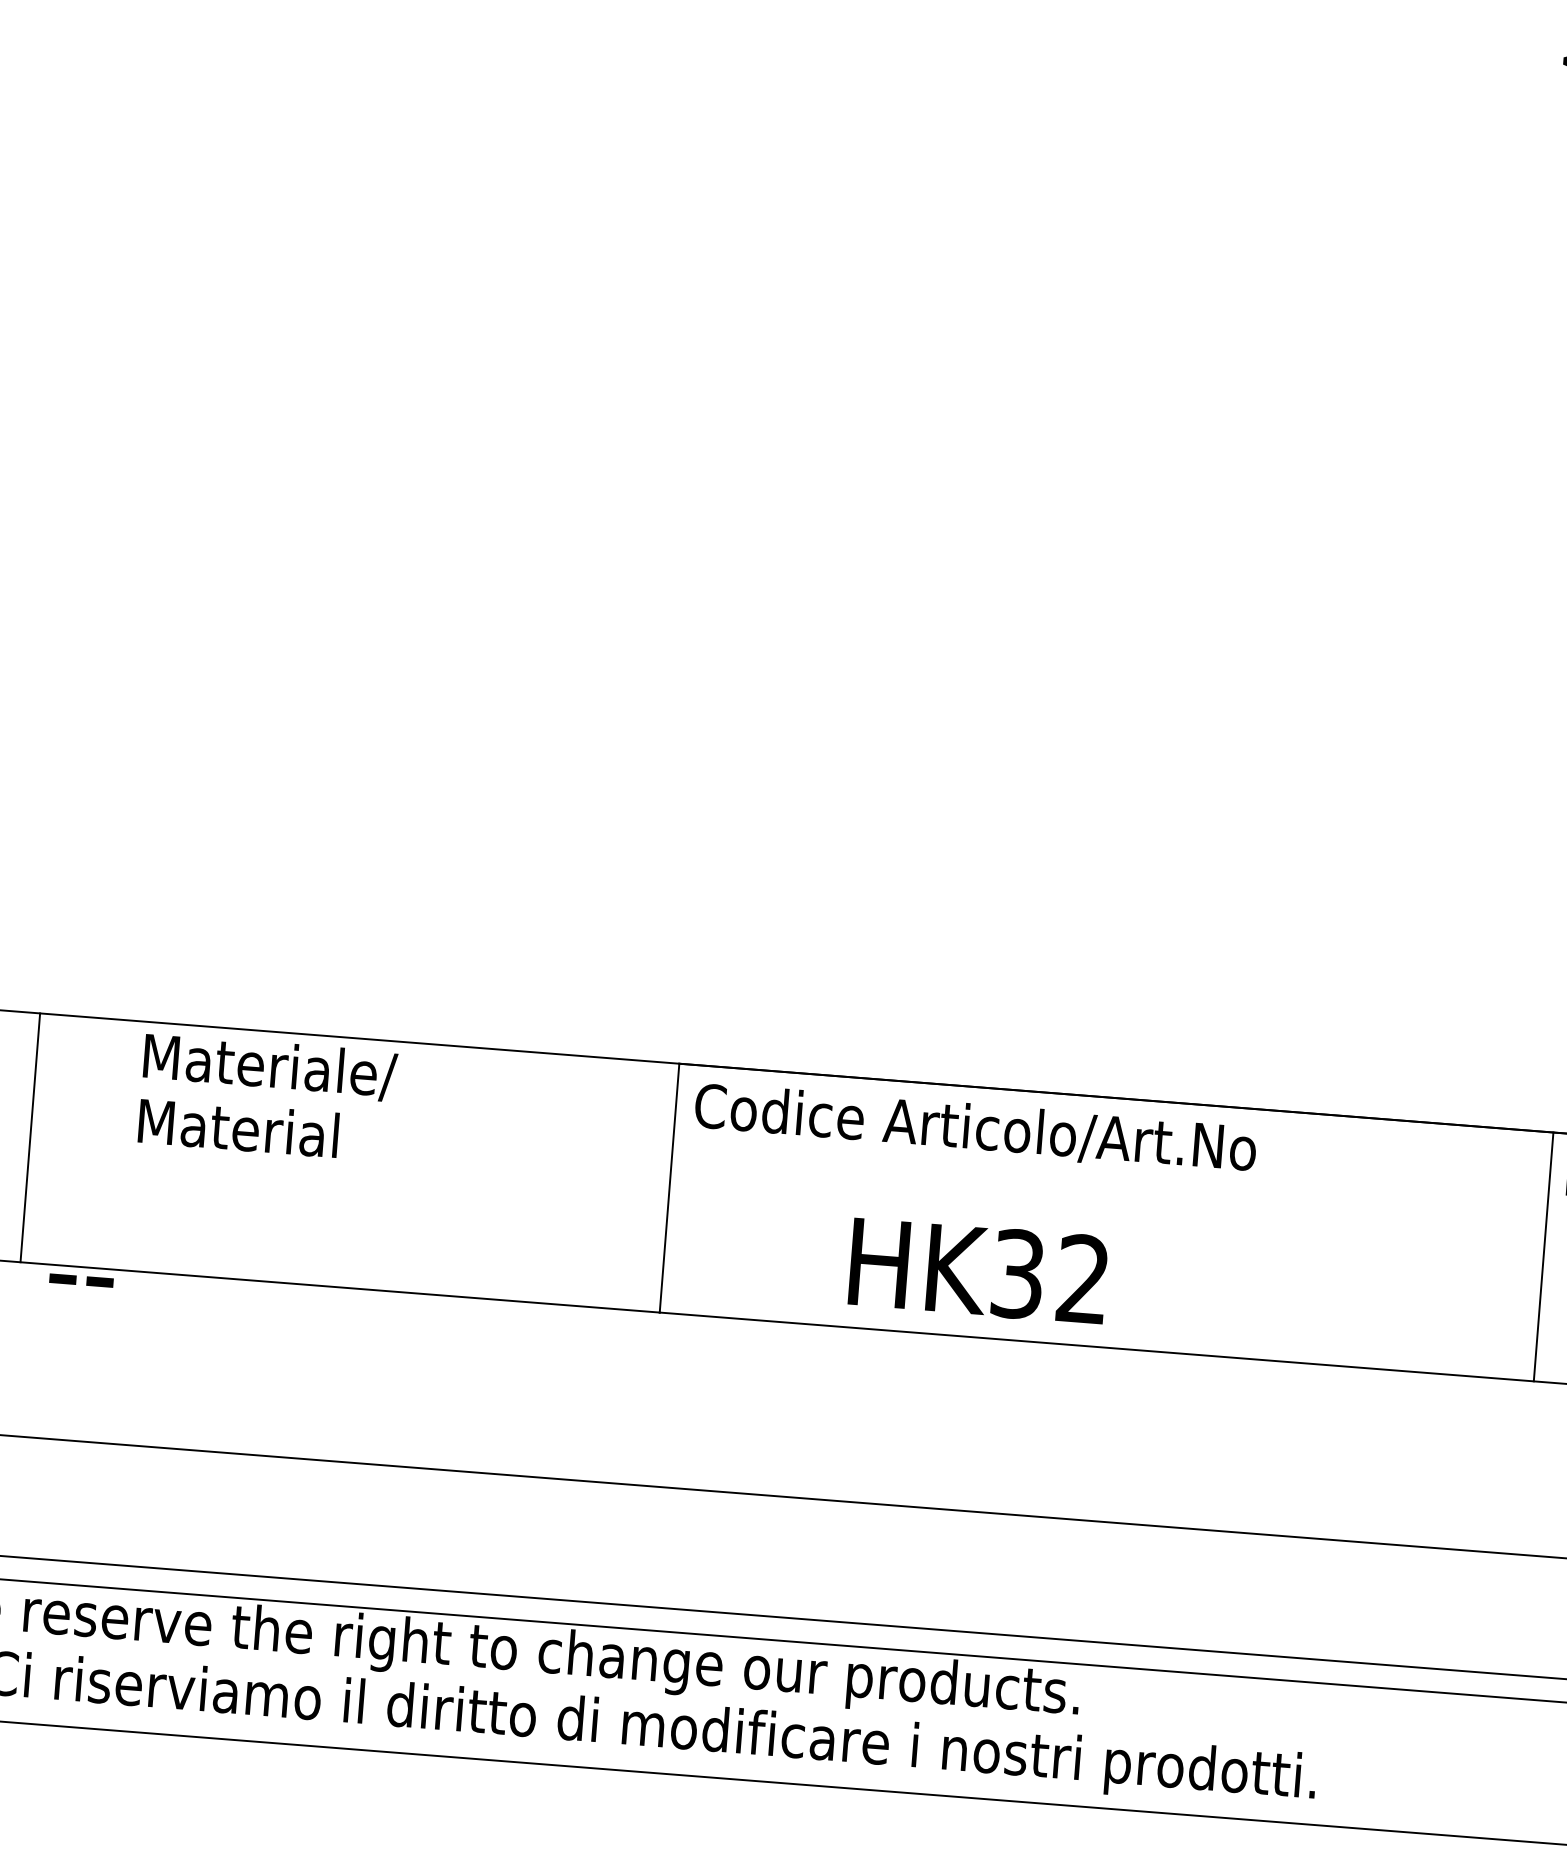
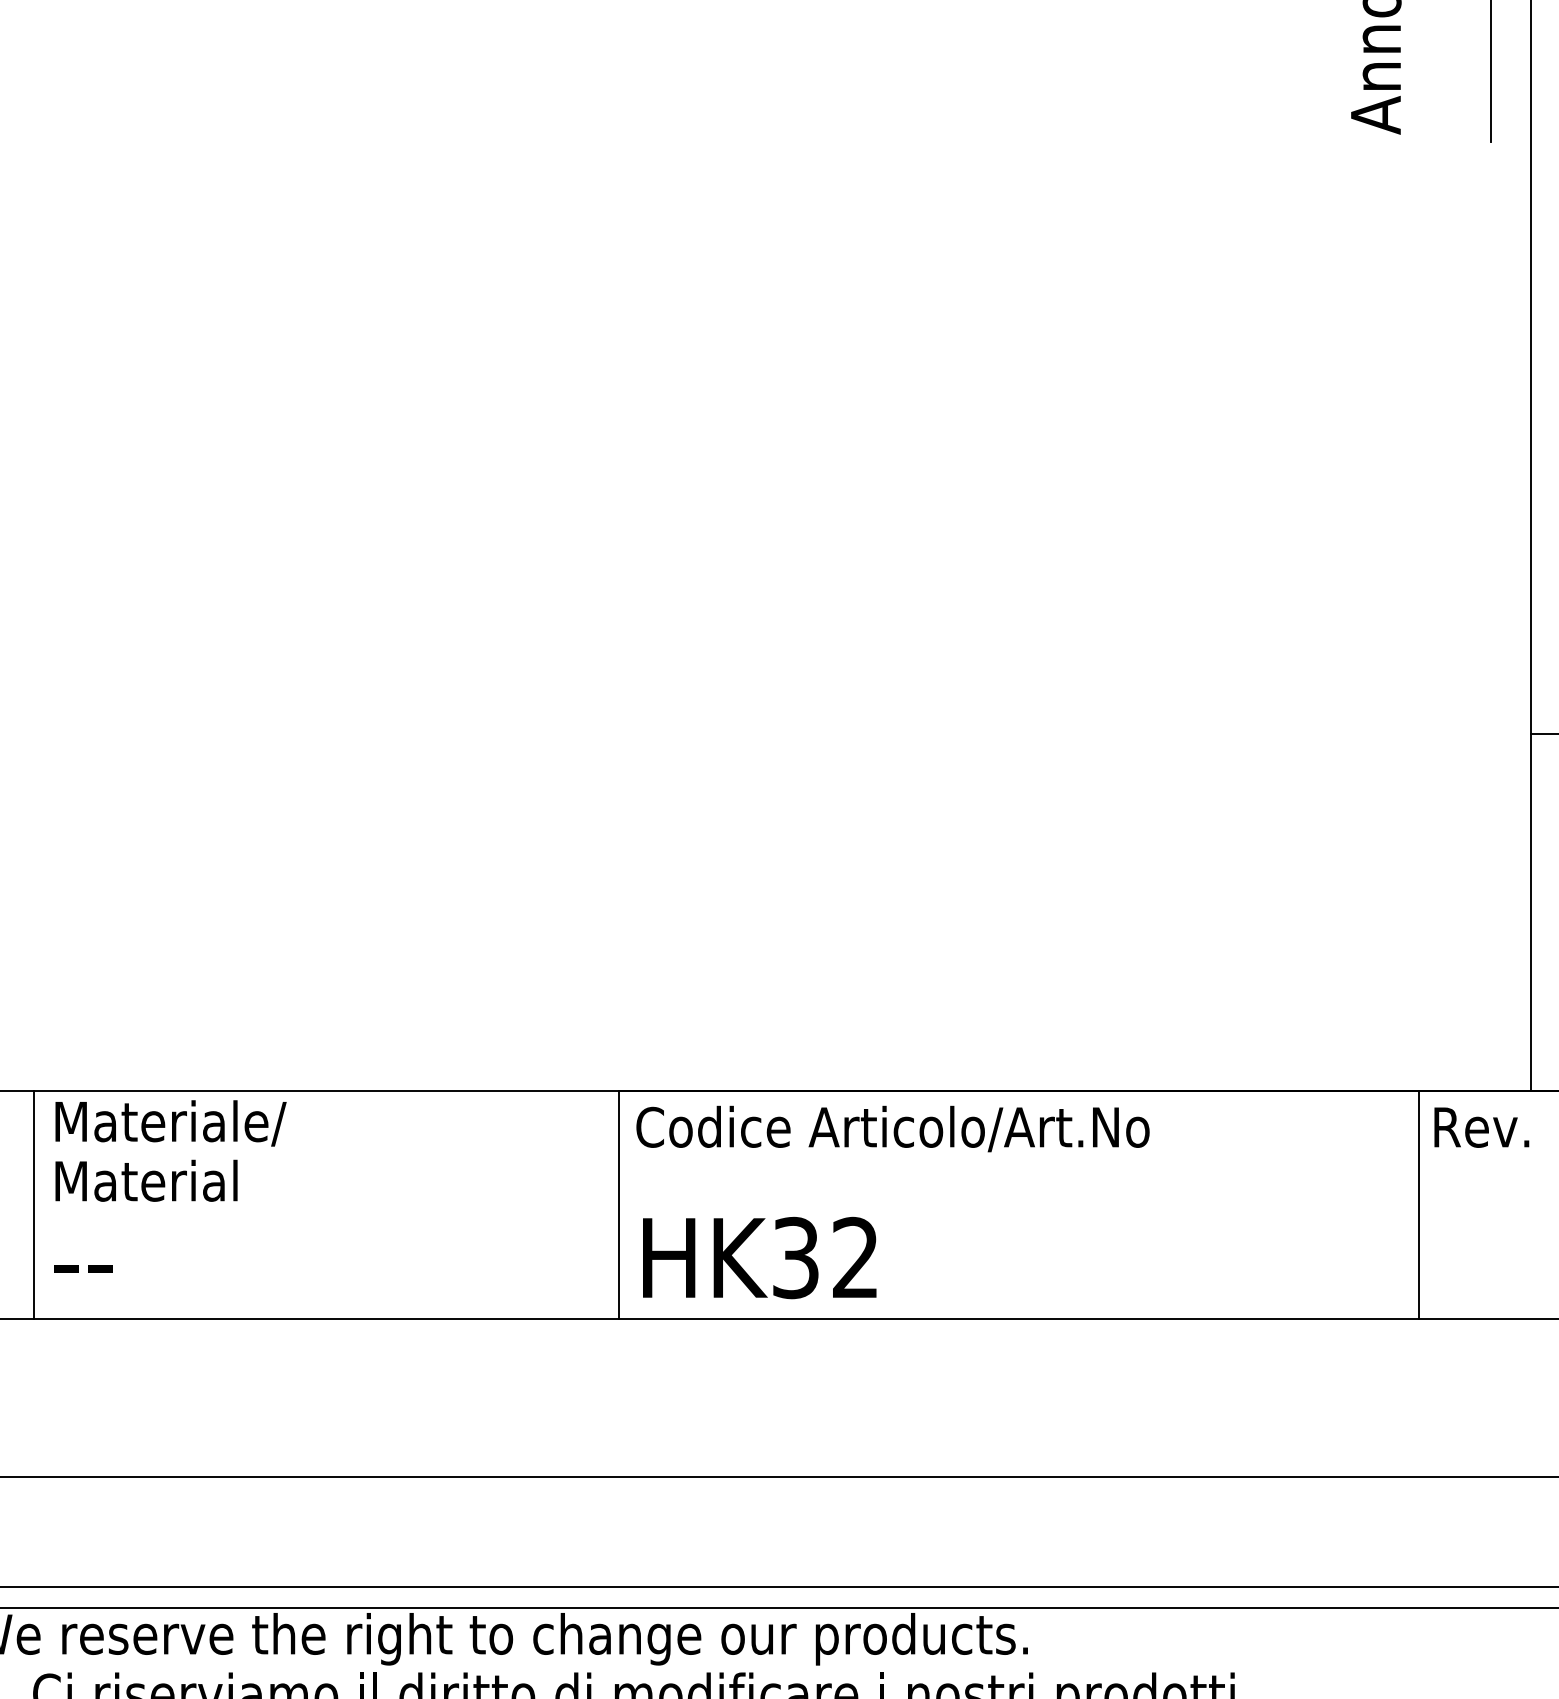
text: (267, 1096) -> (170, 1150), moved
text: (978, 1270) -> (759, 1257), moved
text: (81, 1280) -> (83, 1268), moved

